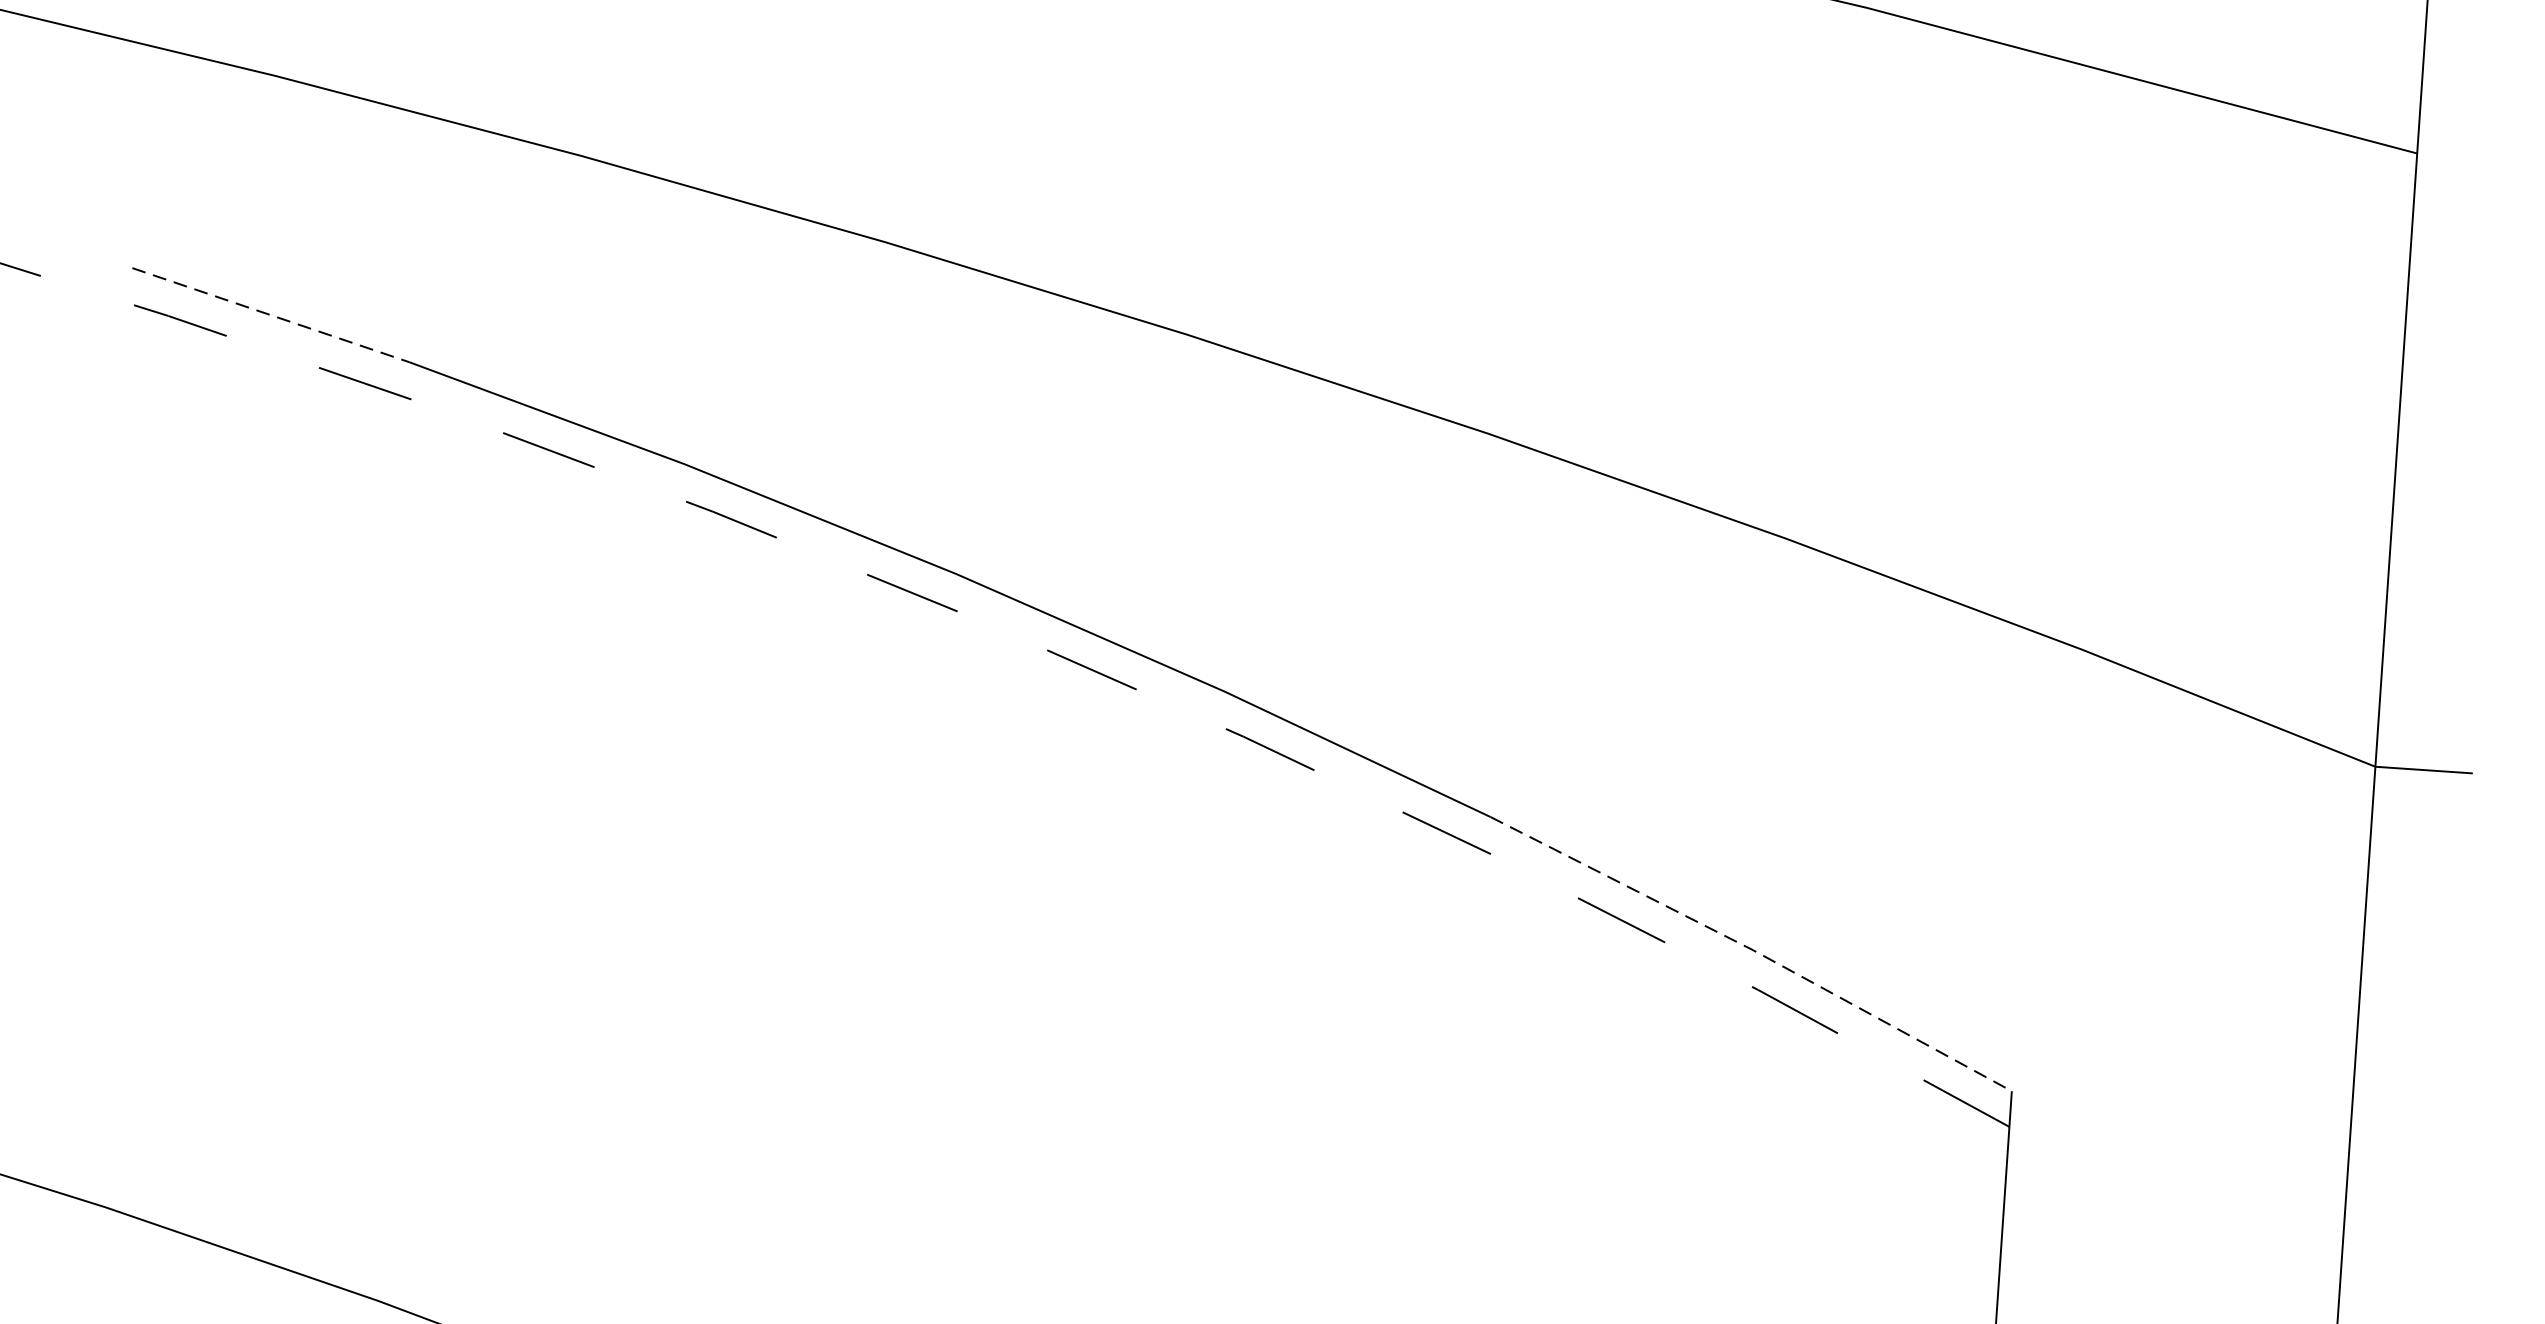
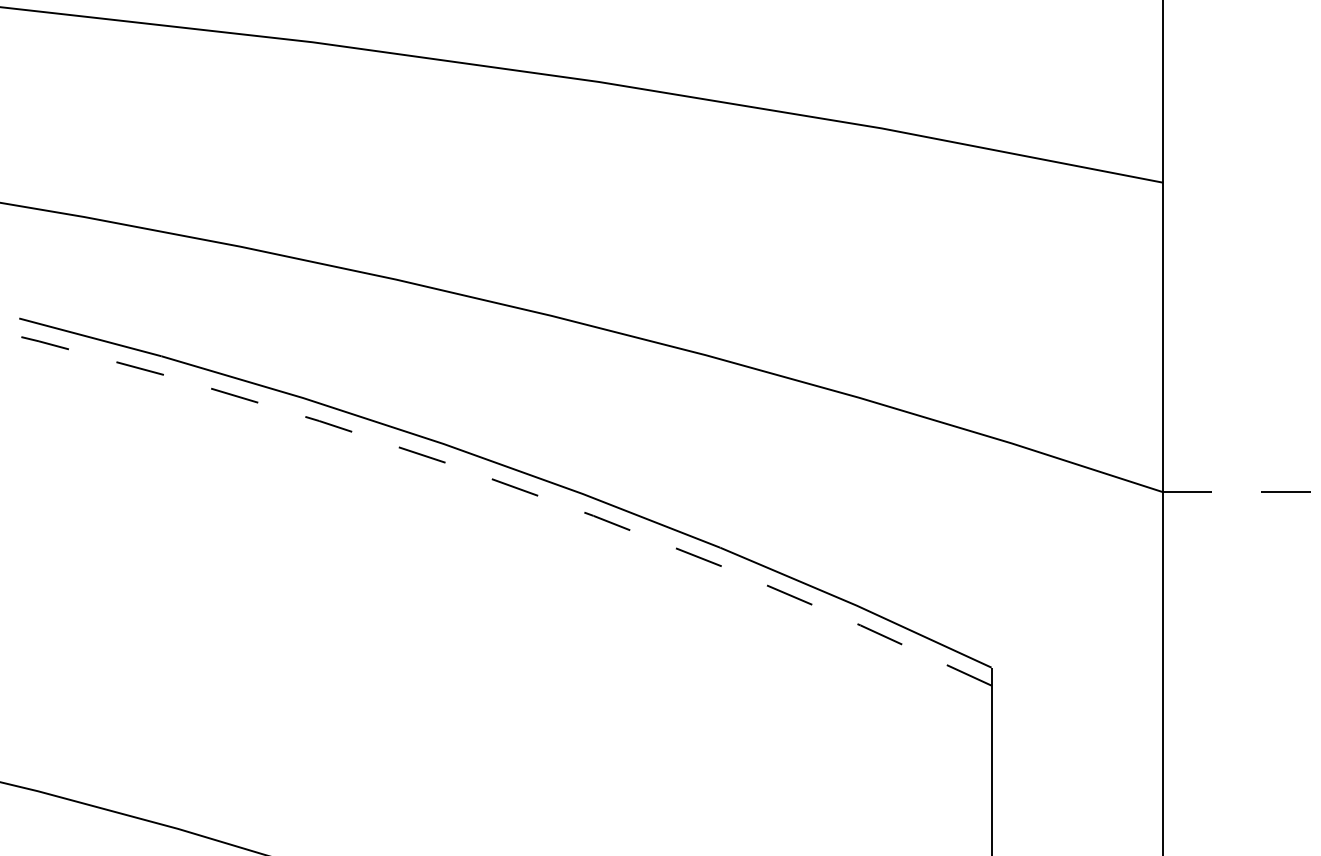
line: (271, 315) -> (90, 337), dashed -> solid
line: (1752, 949) -> (856, 605), dashed -> solid

